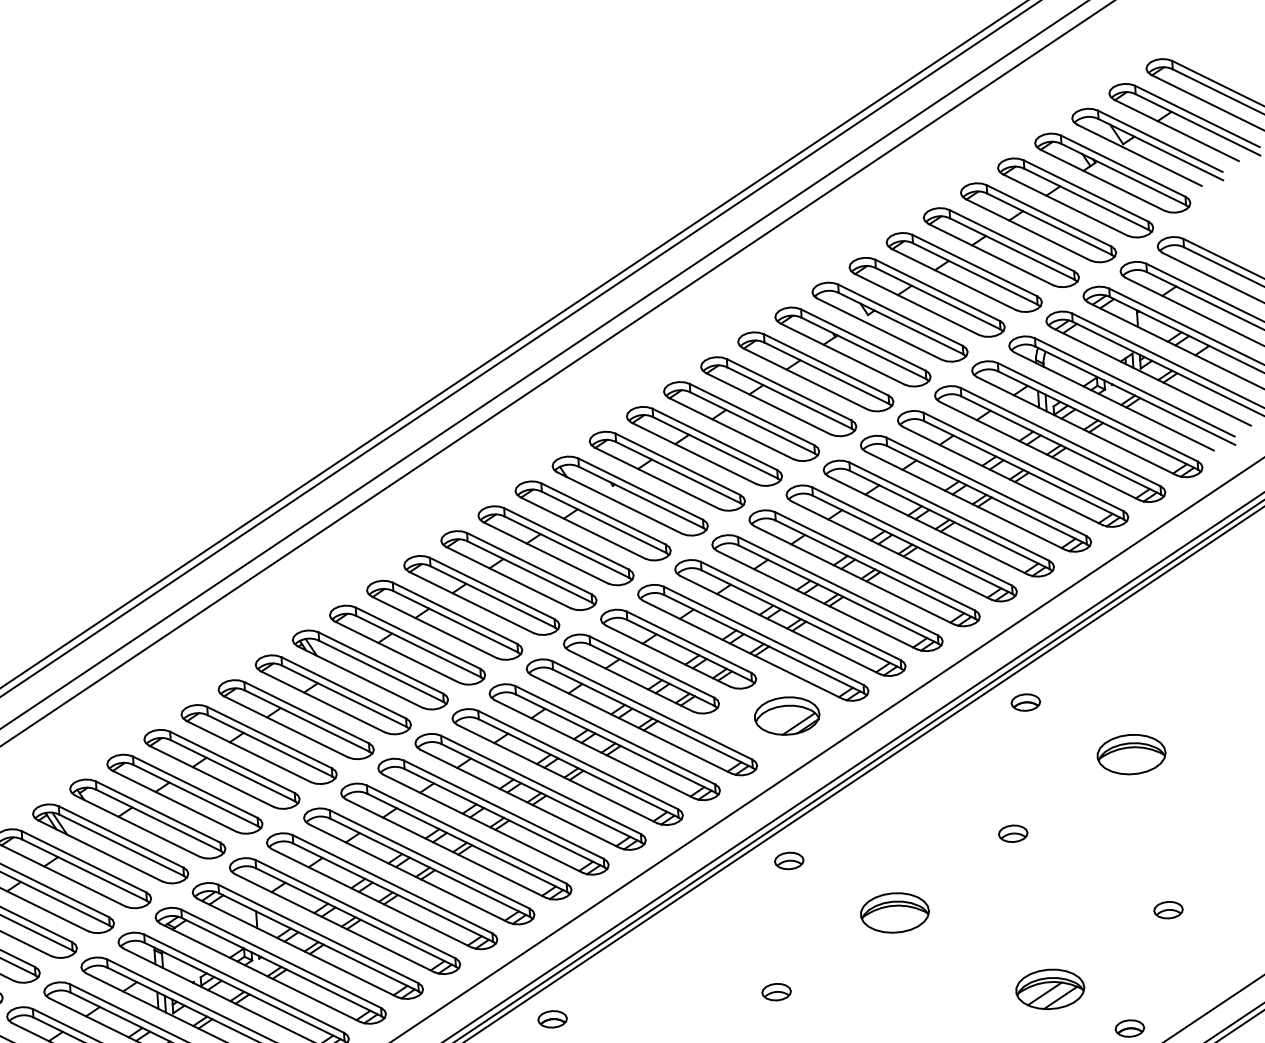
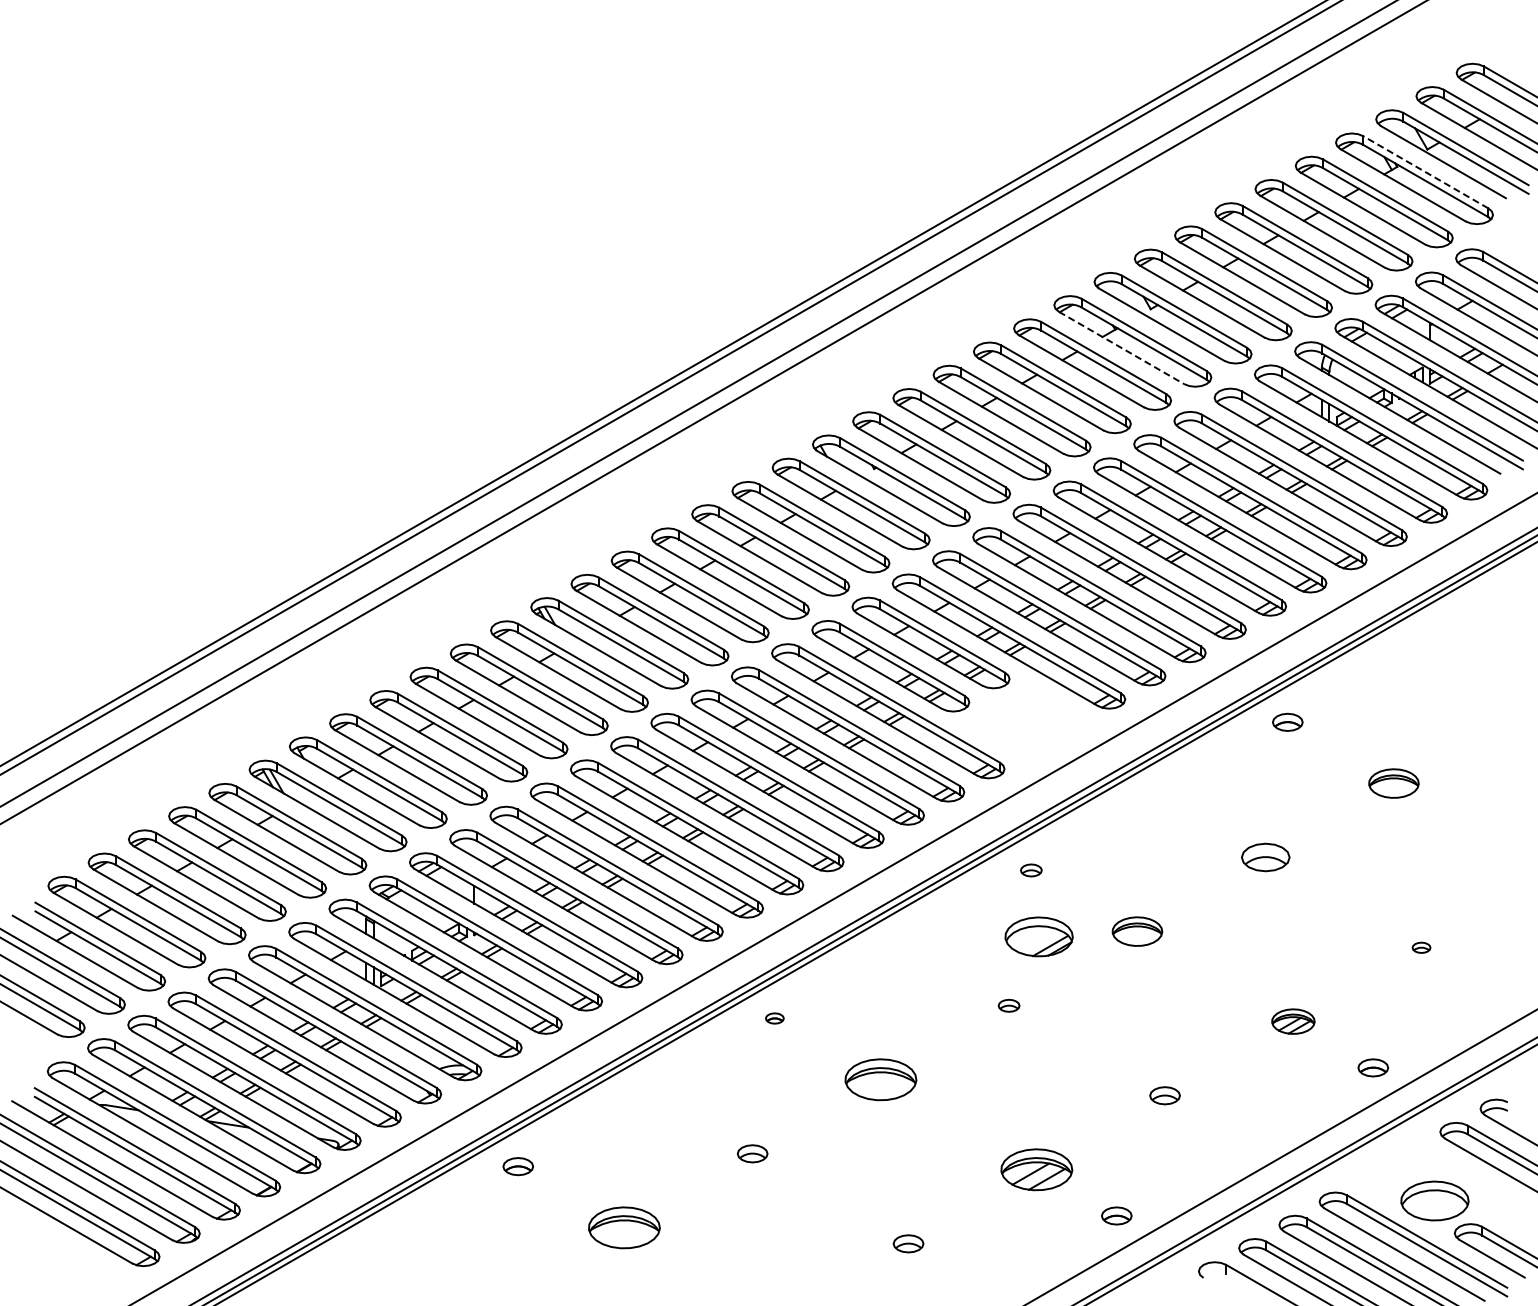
line: (1122, 166) -> (1425, 172), solid -> dashed
line: (842, 354) -> (1121, 348), solid -> dashed
part: (786, 715) -> (1038, 936), moved
part: (1131, 754) -> (1393, 783), size x0.7
part: (1013, 833) -> (1265, 857), size x1.6
part: (789, 860) -> (1031, 870), size x0.7
part: (1168, 910) -> (1421, 947), size x0.6
part: (895, 912) -> (1137, 931), size x0.7
part: (1050, 989) -> (1293, 1021), size x0.6
part: (776, 991) -> (1008, 1005), size x0.7
part: (552, 1019) -> (774, 1018), size x0.6

